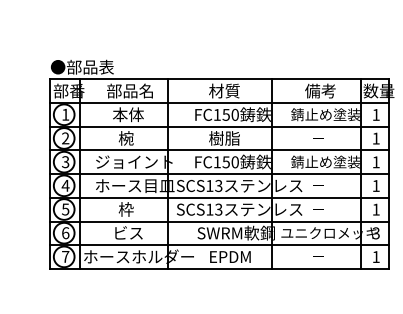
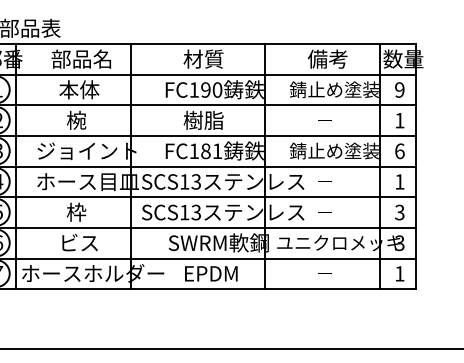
text: (225, 114) -> (204, 89), FC150 -> FC190
text: (375, 114) -> (398, 89), 1 -> 9
text: (230, 162) -> (211, 151), FC150 -> FC181
text: (375, 162) -> (398, 151), 1 -> 6
text: (375, 209) -> (398, 212), 1 -> 3

